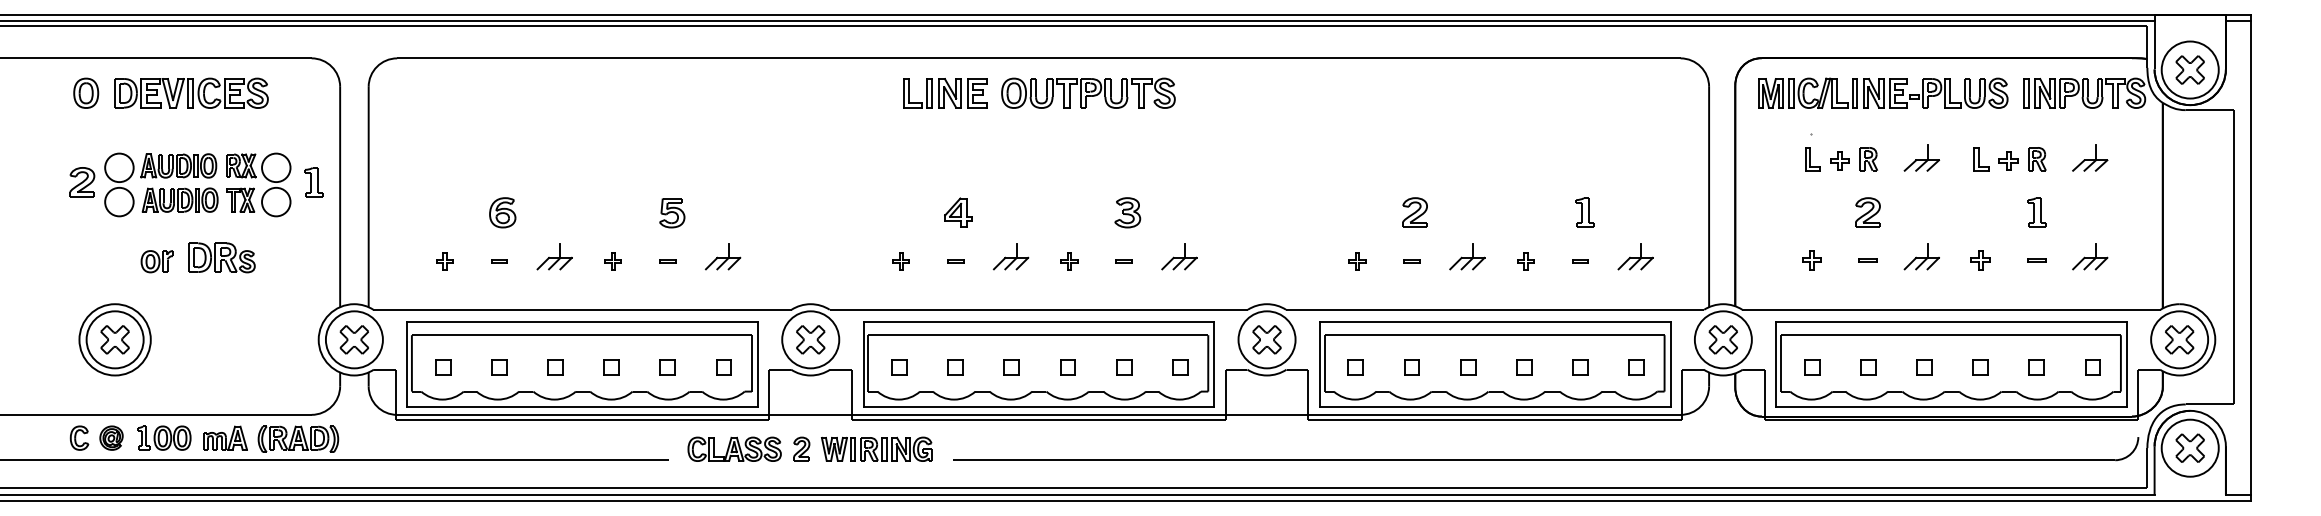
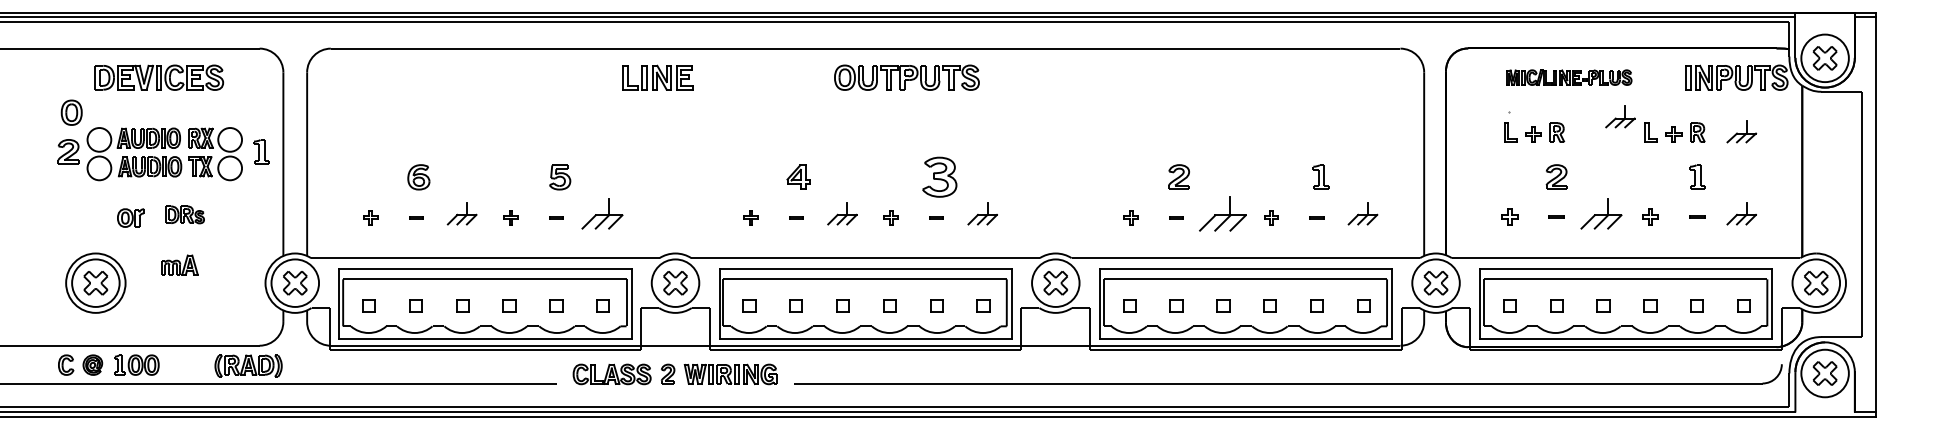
part: (85, 93) -> (71, 112), moved
part: (945, 93) -> (657, 77), moved
part: (1883, 93) -> (1569, 77), size x0.6
part: (1921, 157) -> (1620, 116), moved
part: (1127, 213) -> (939, 177), size x1.6
part: (723, 256) -> (602, 213), size x1.4
part: (1467, 256) -> (1222, 213), size x1.6
part: (1921, 256) -> (1601, 213), size x1.4
part: (221, 257) -> (184, 214), size x0.7
part: (225, 437) -> (179, 264), moved

